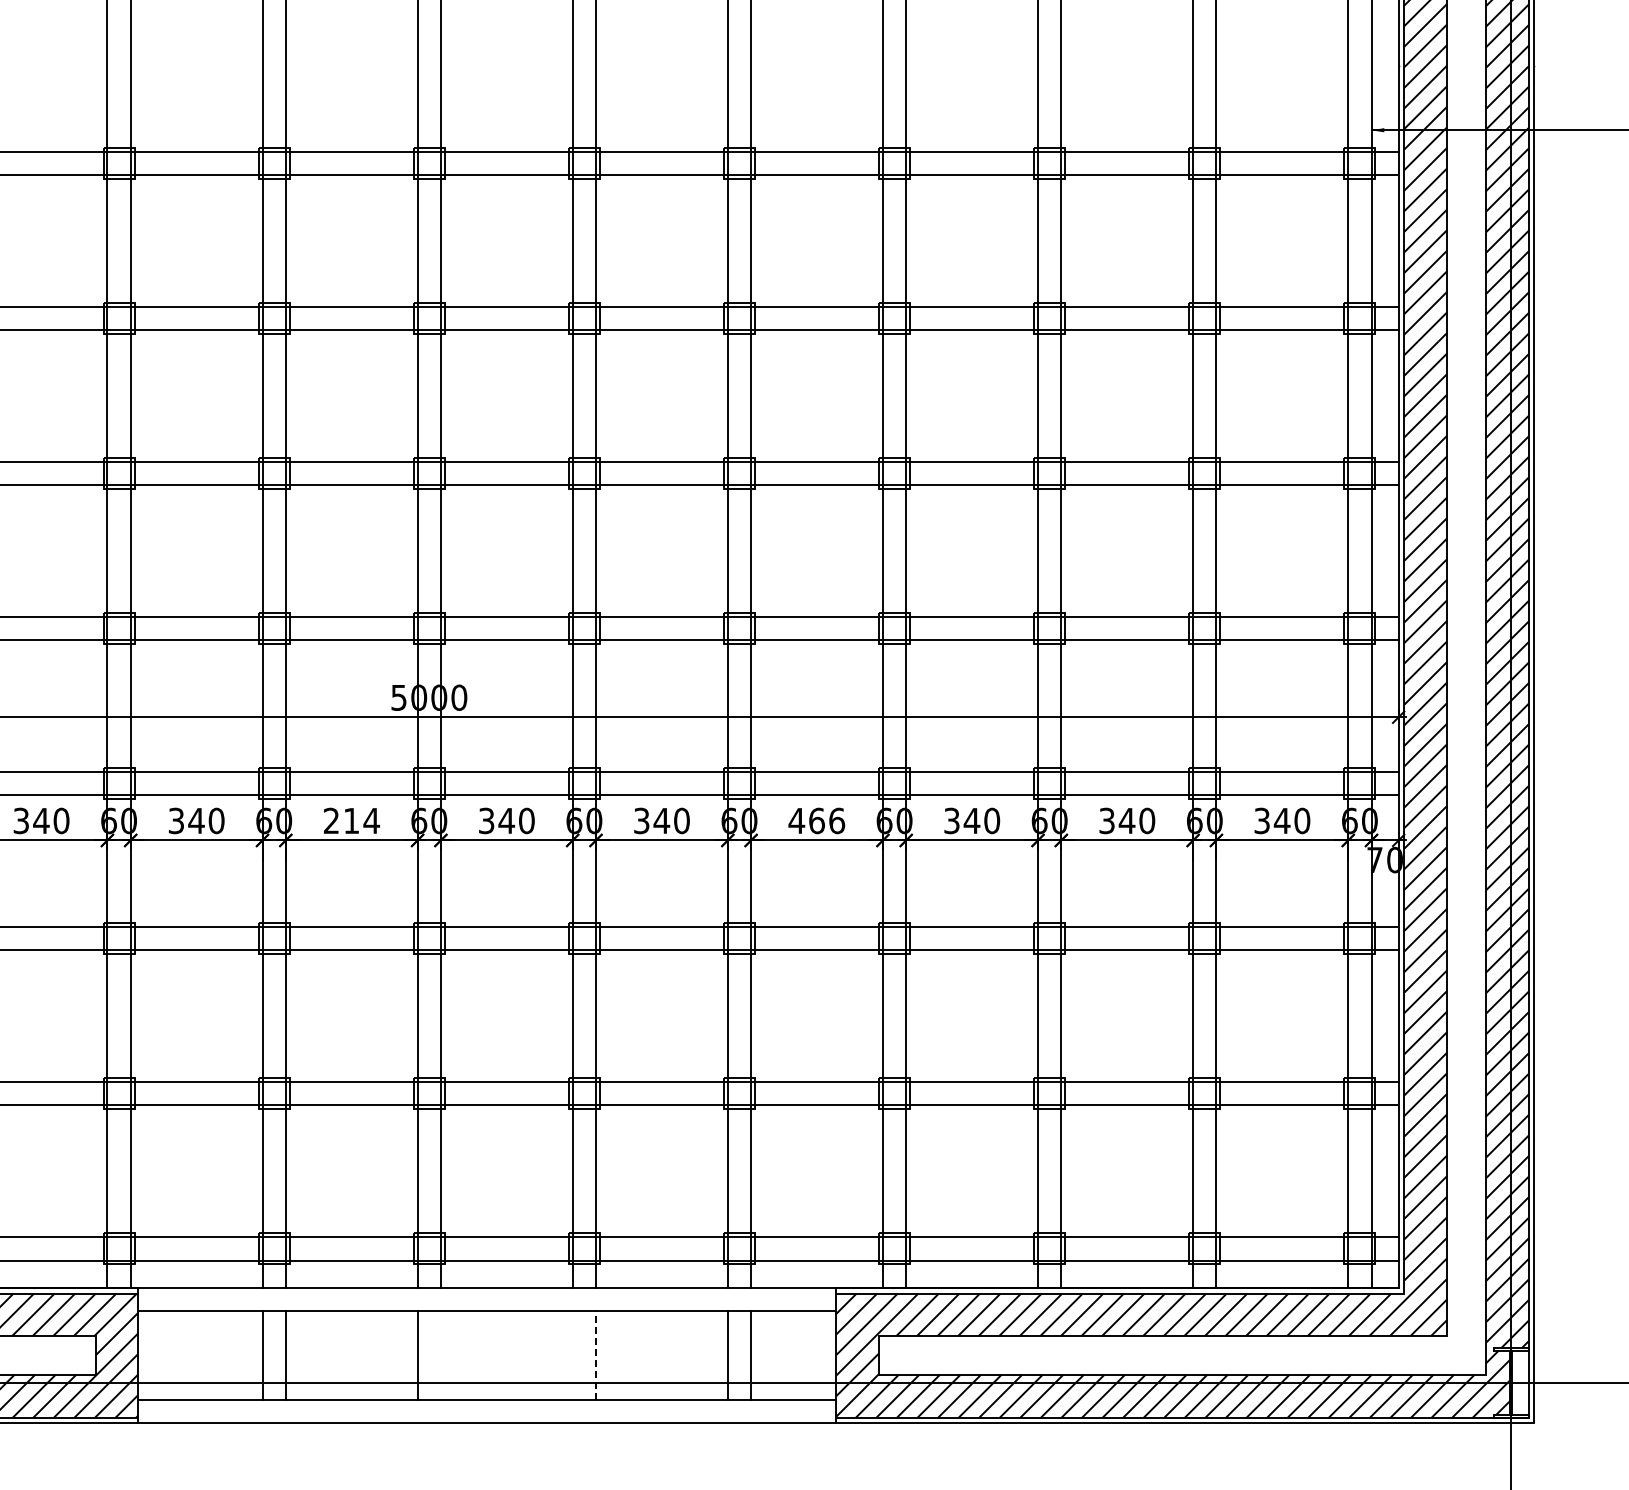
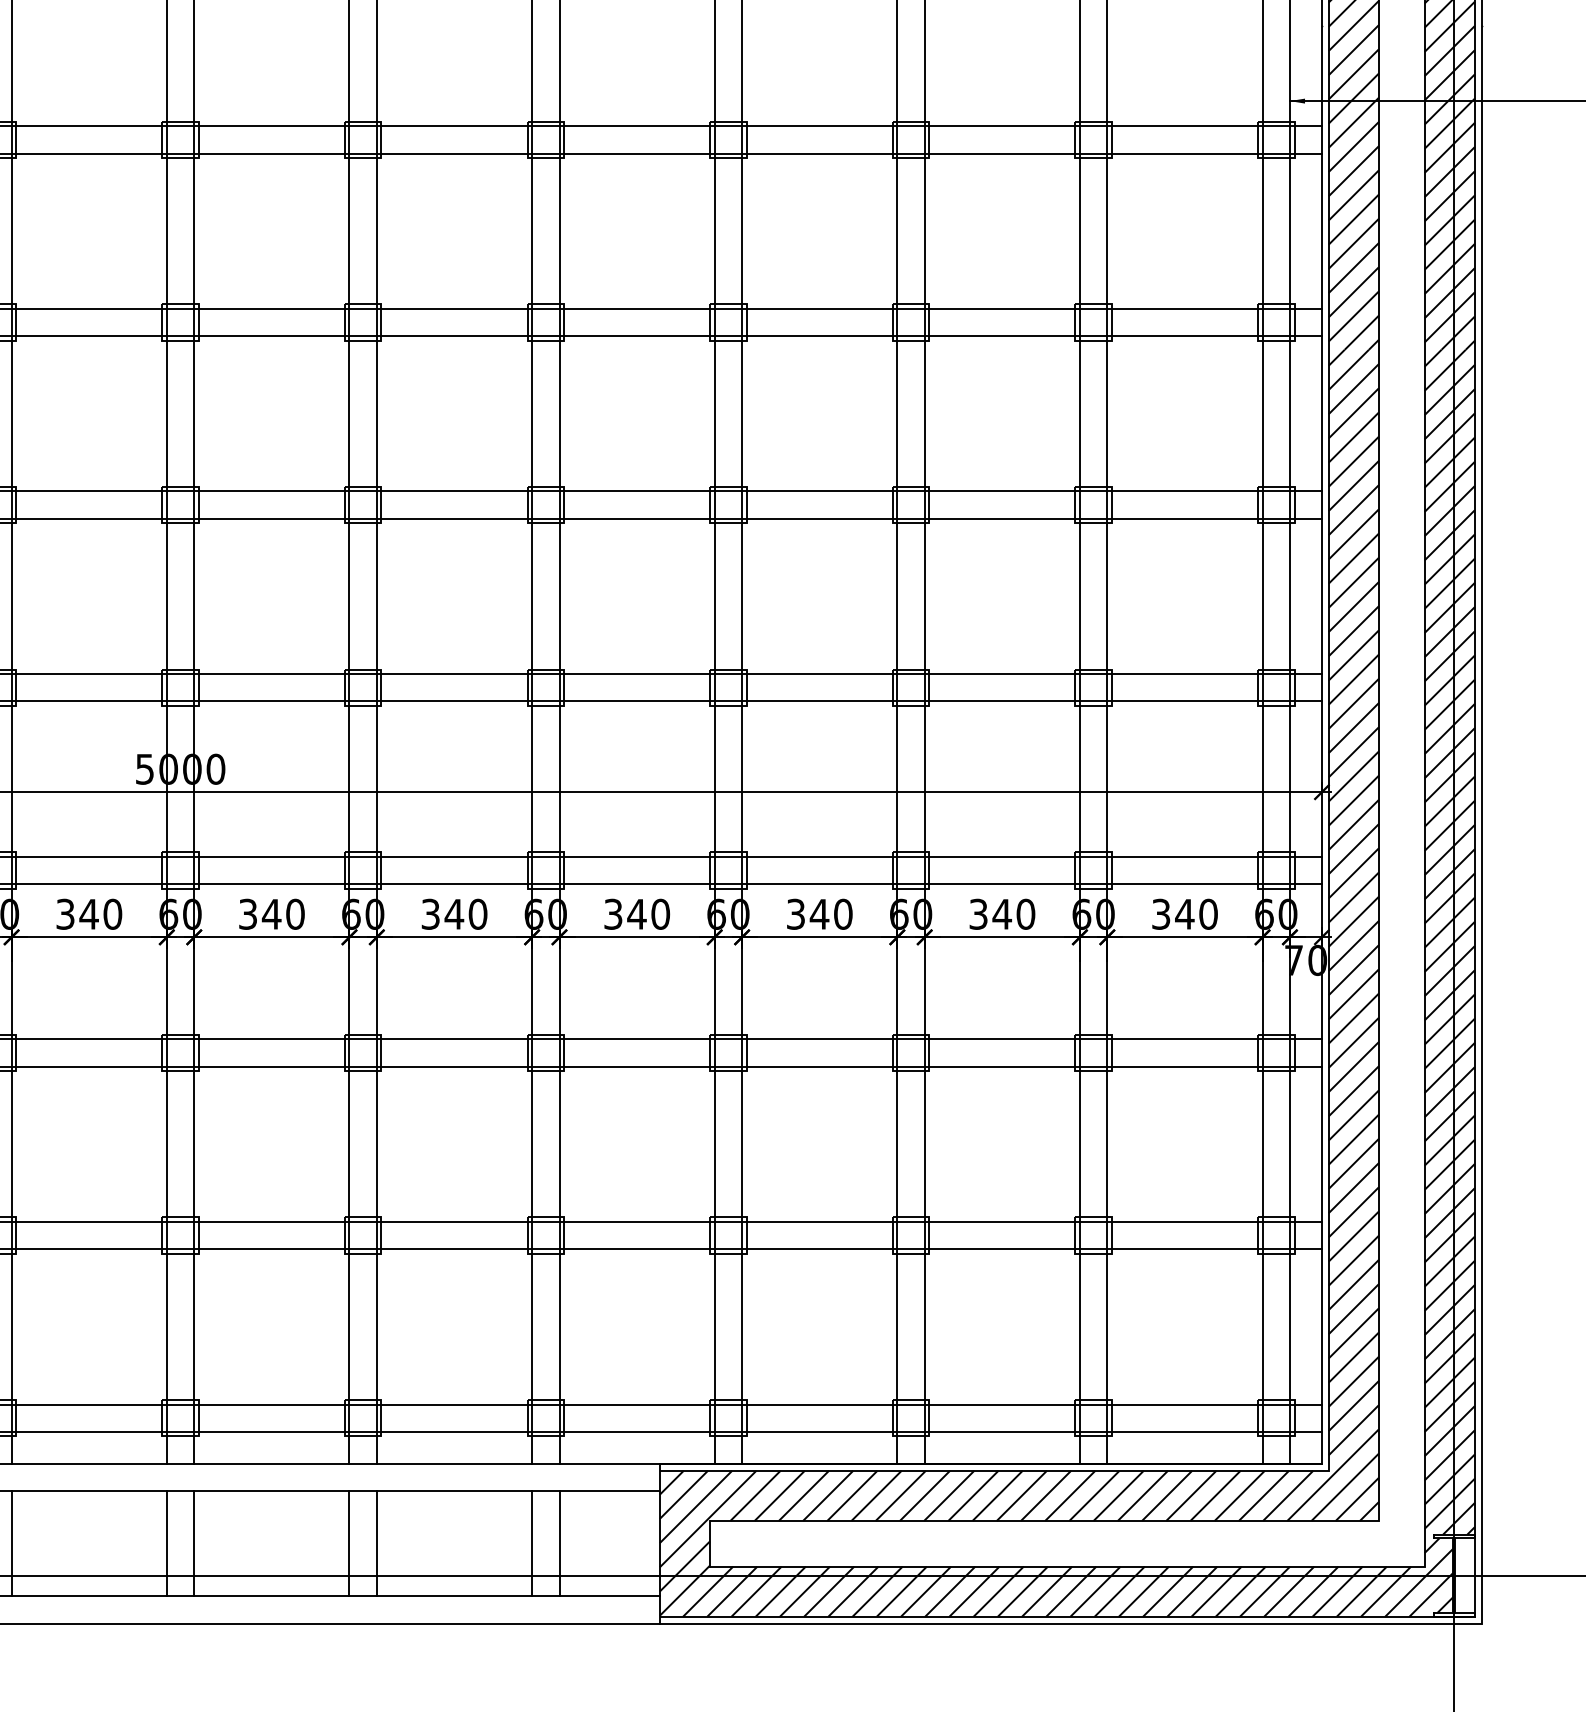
text: (352, 820) -> (90, 913), 214 -> 340
text: (816, 820) -> (636, 913), 466 -> 340
line: (440, 1355) -> (193, 1543), added
line: (572, 1355) -> (349, 1543), added
line: (596, 1355) -> (377, 1543), dashed -> solid

